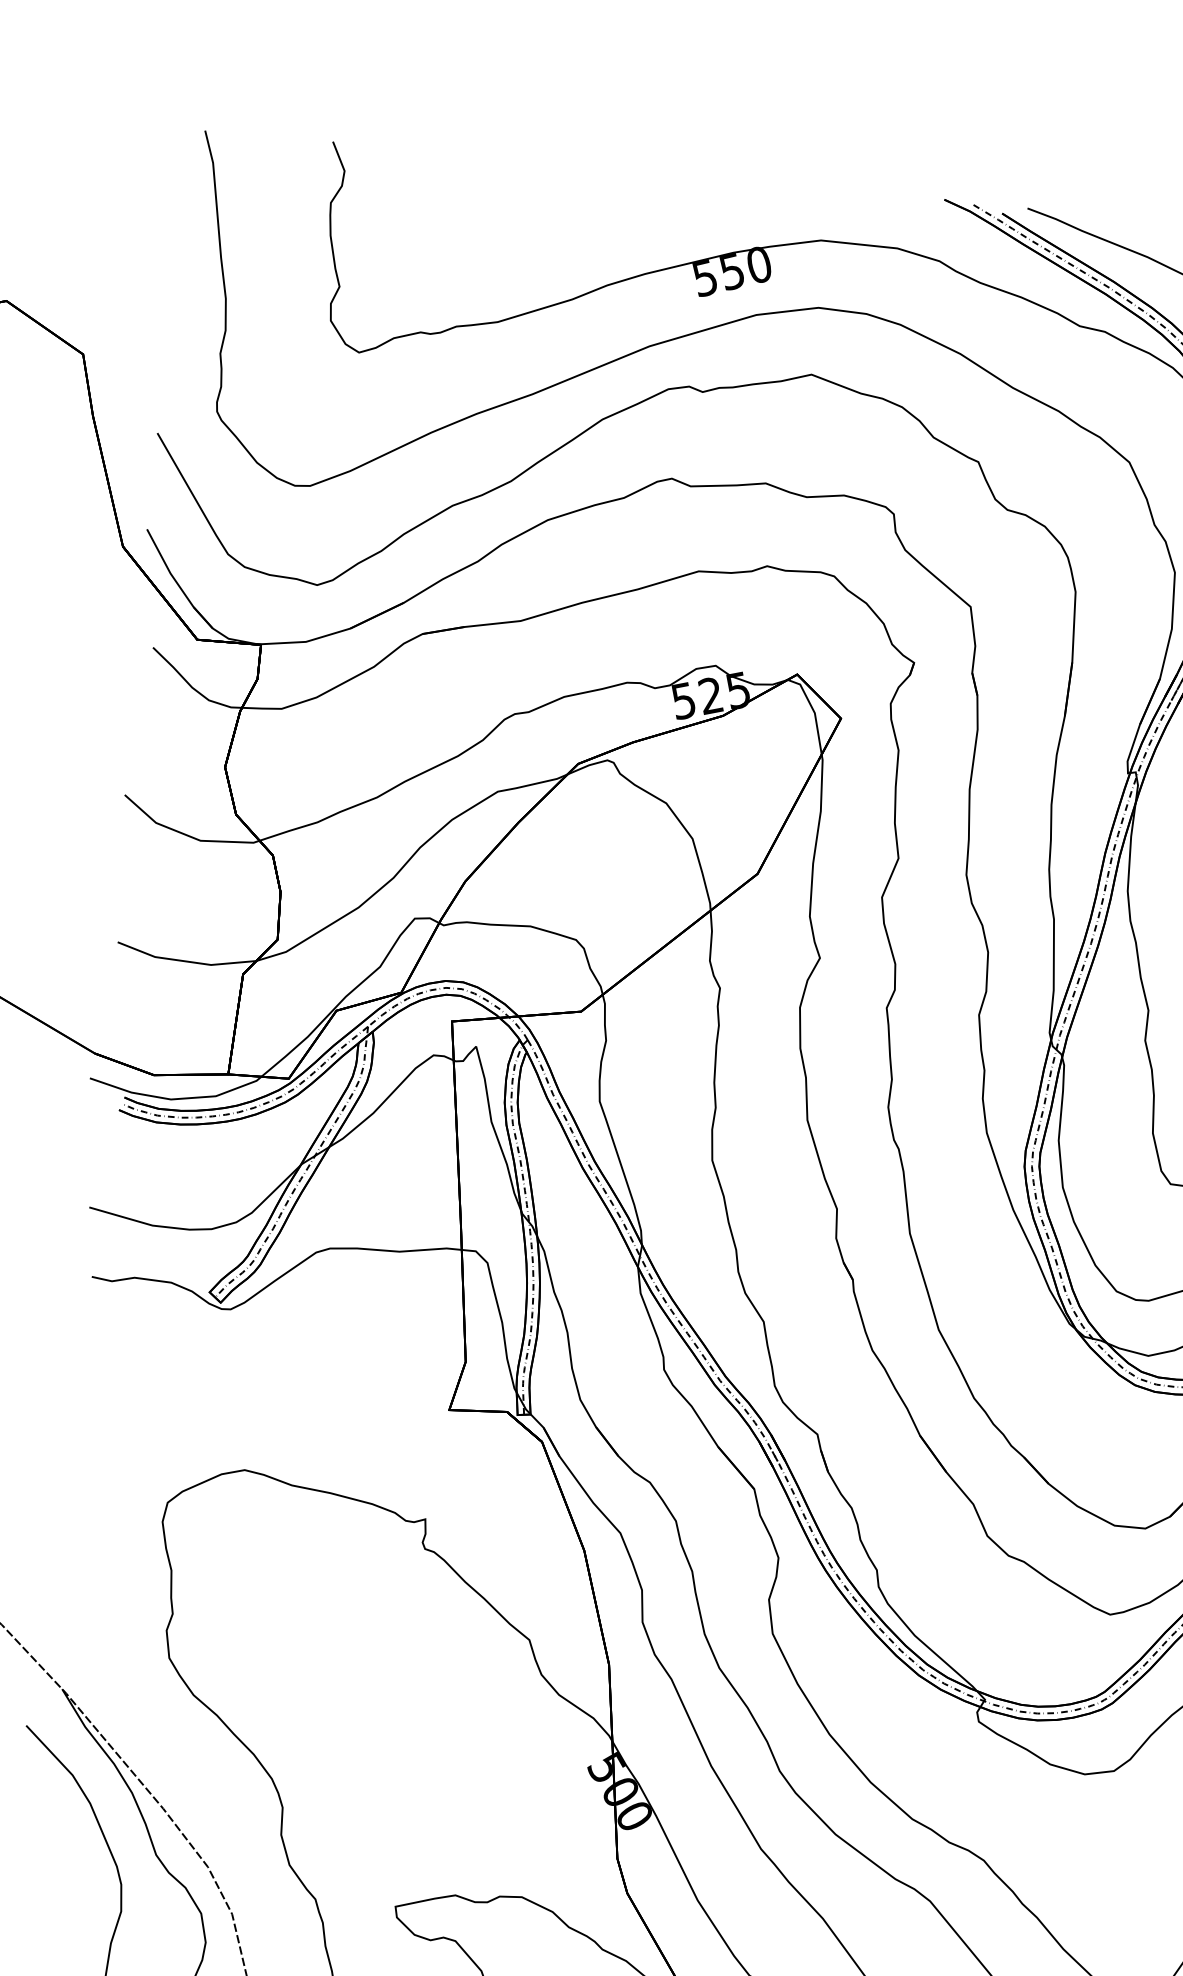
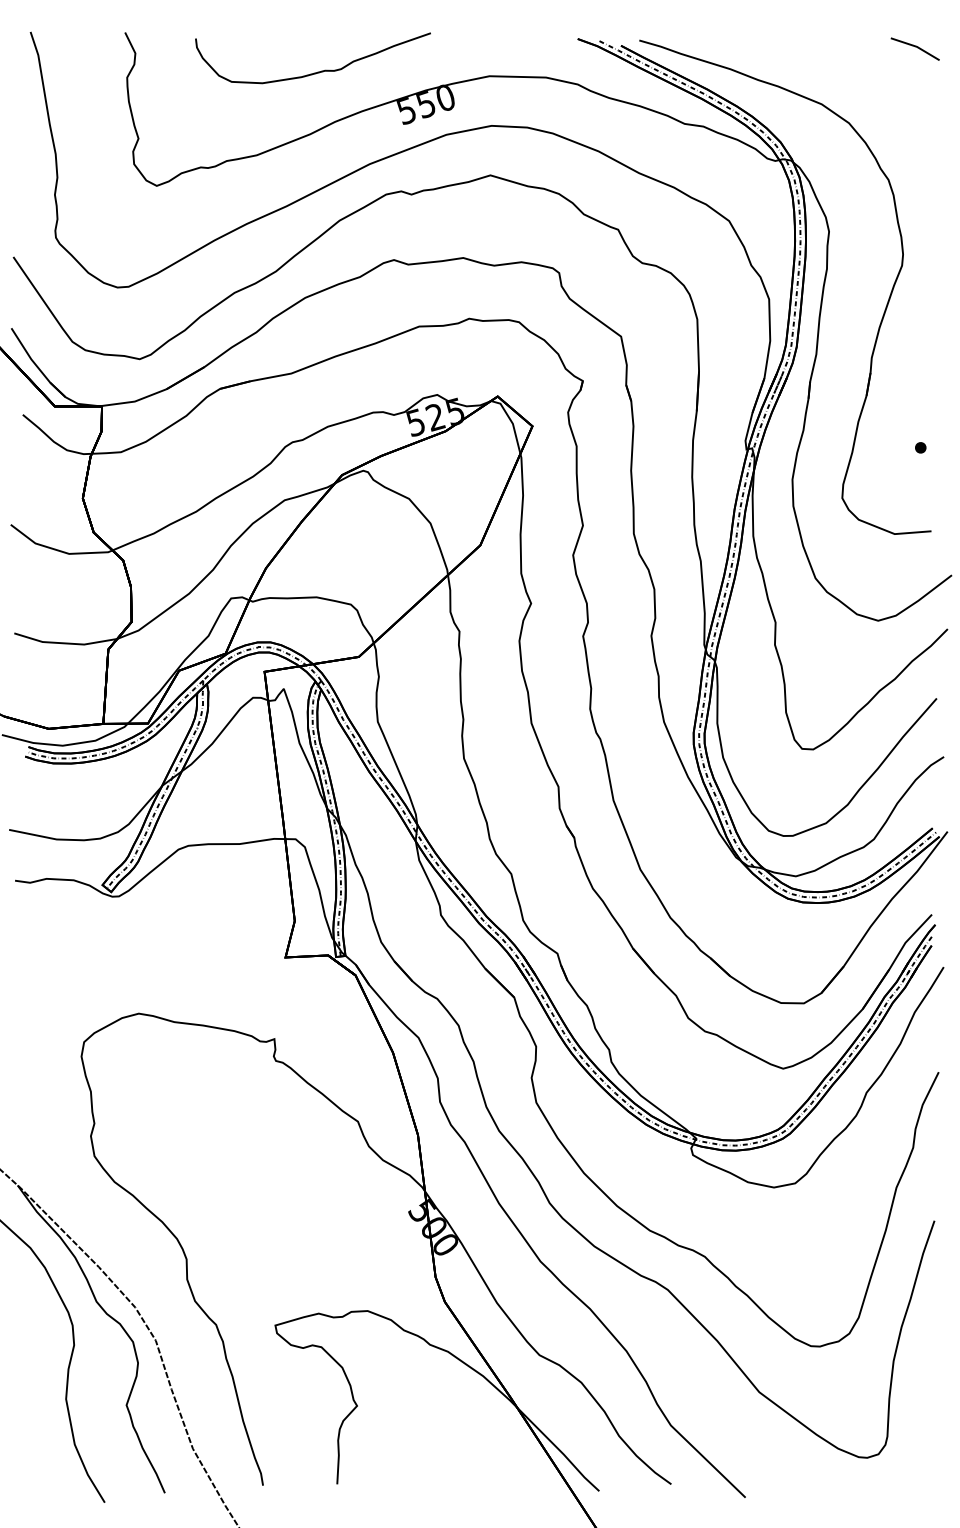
curve: (588, 215) -> (317, 71), added

